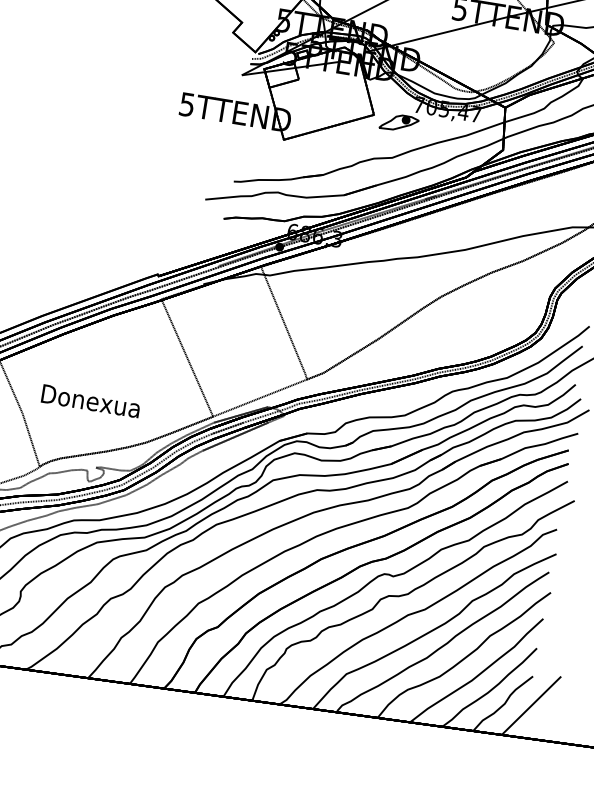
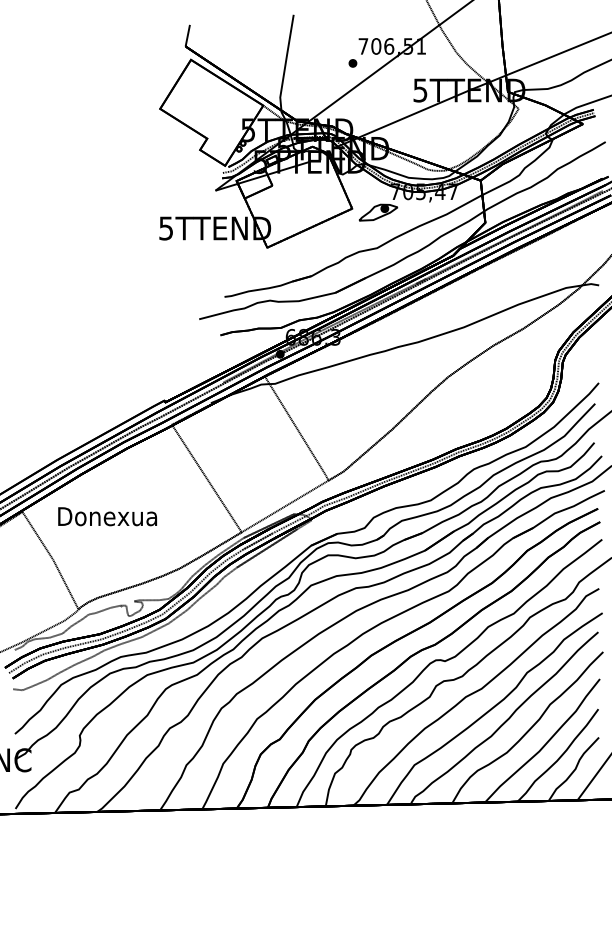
text: (90, 401) -> (107, 516), moved

